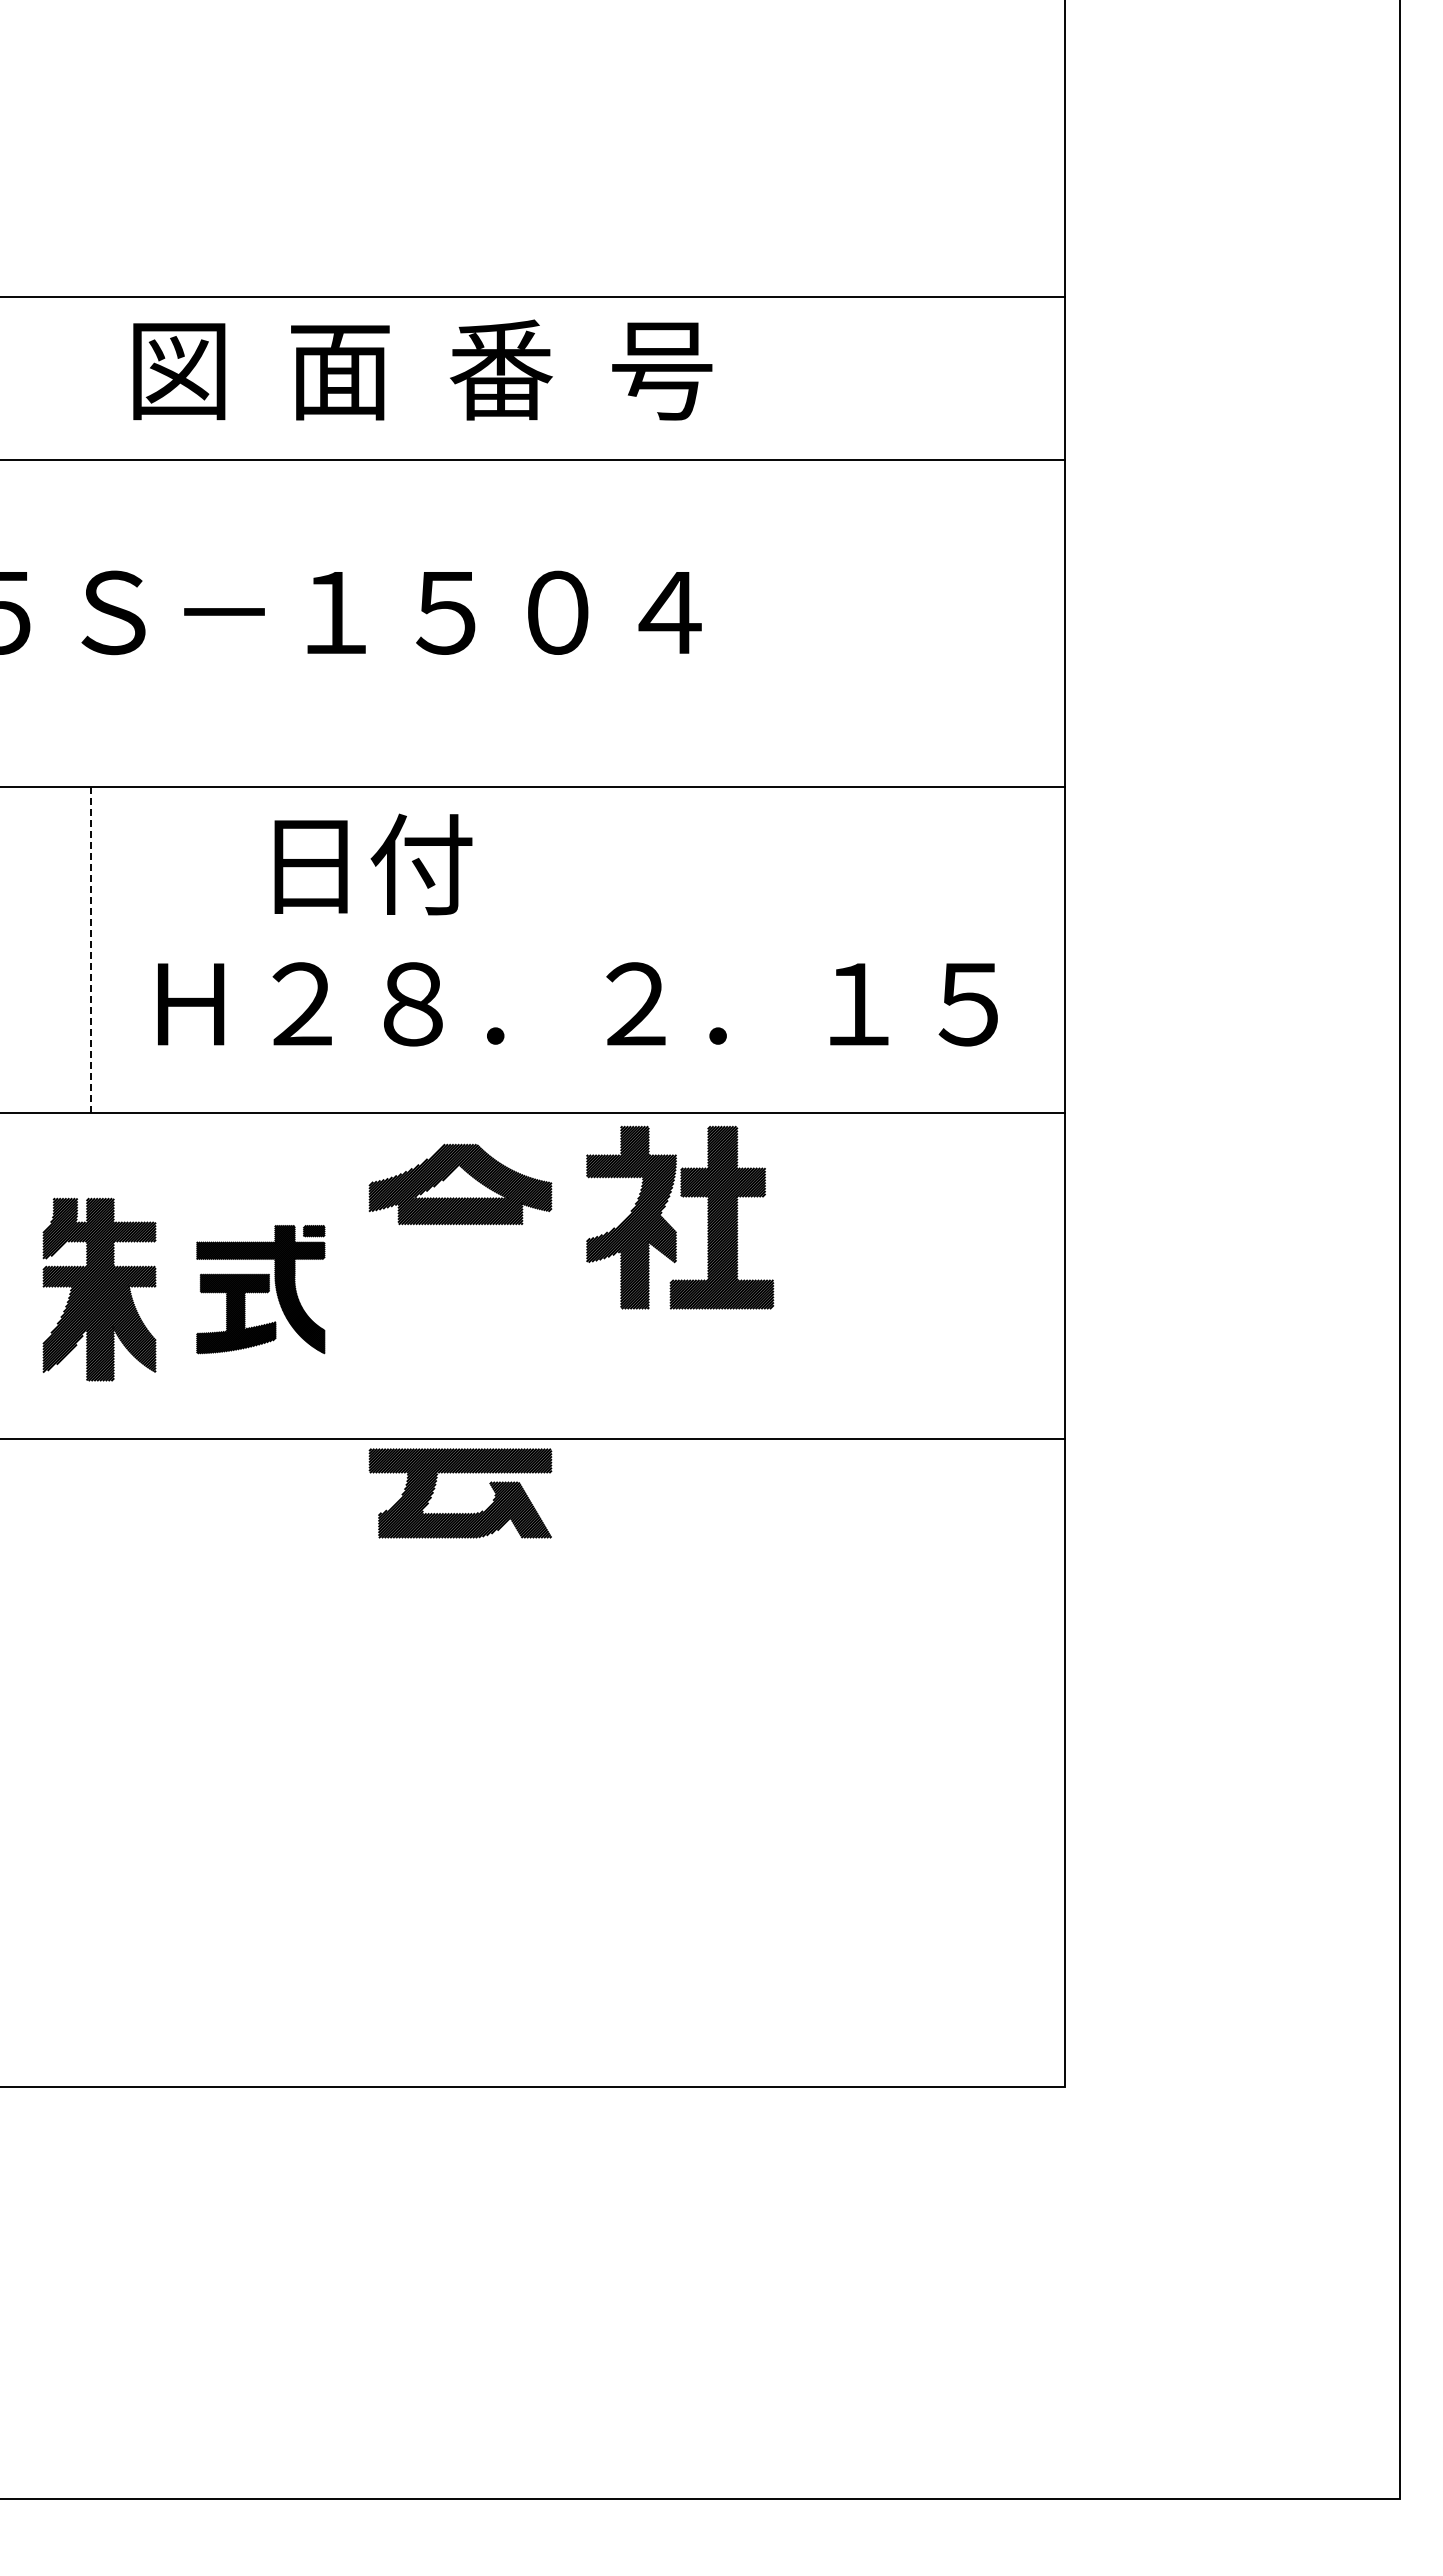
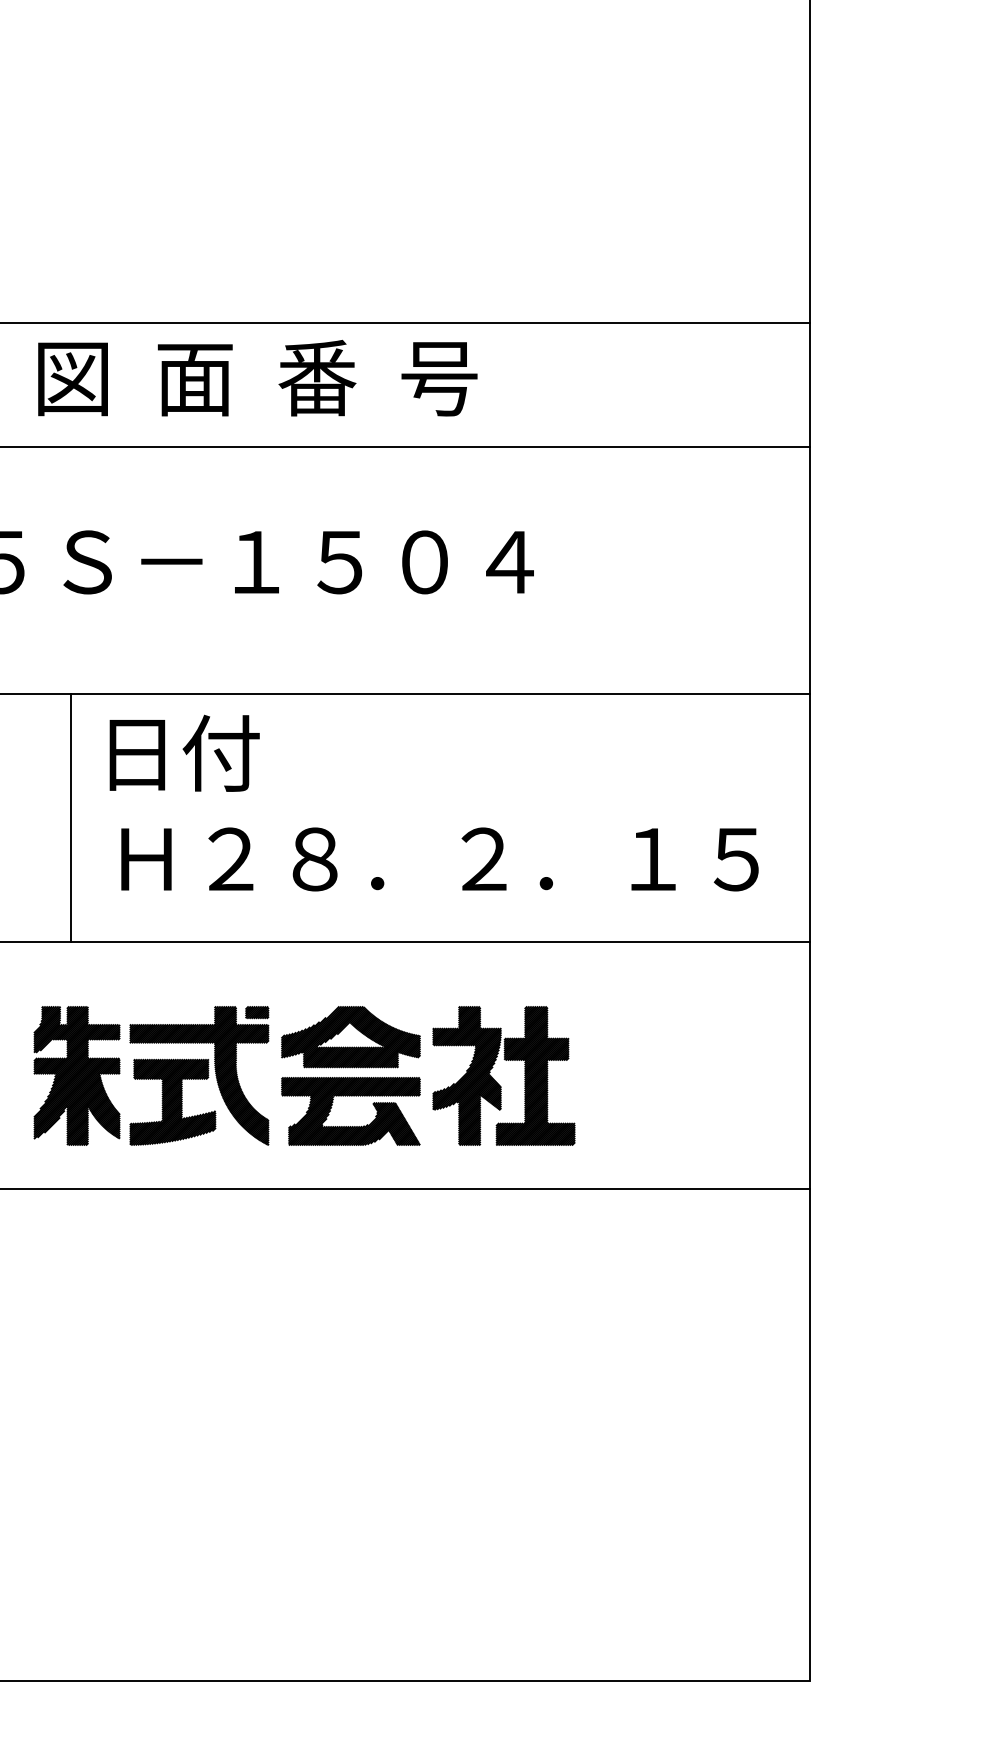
text: (422, 369) -> (257, 377), moved
text: (373, 864) -> (184, 753), moved
line: (91, 950) -> (70, 818), dashed -> solid
part: (460, 1184) -> (350, 1037), moved
part: (671, 1226) -> (497, 1082), moved
part: (260, 1289) -> (199, 1075), size x1.43
part: (460, 1513) -> (350, 1126), moved

